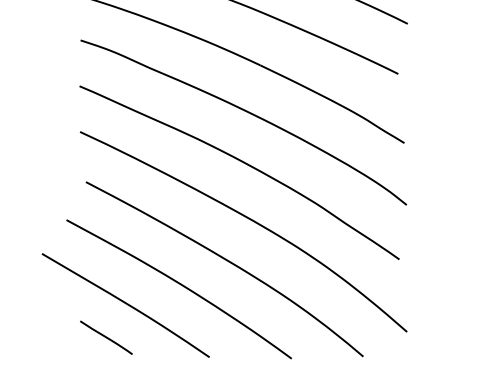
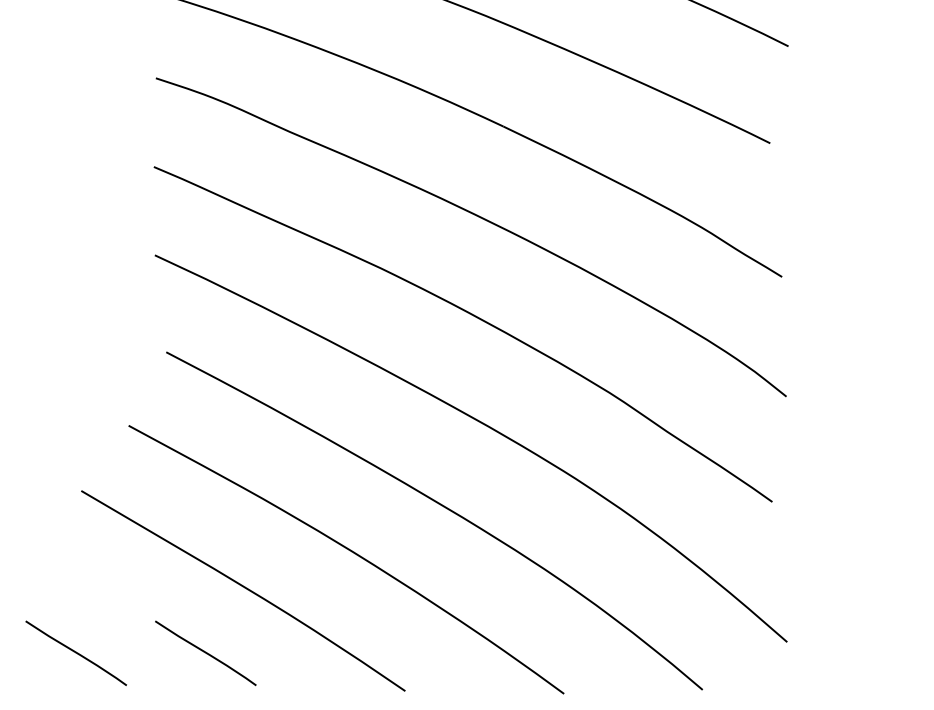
line: (39, 337) -> (76, 652), added

